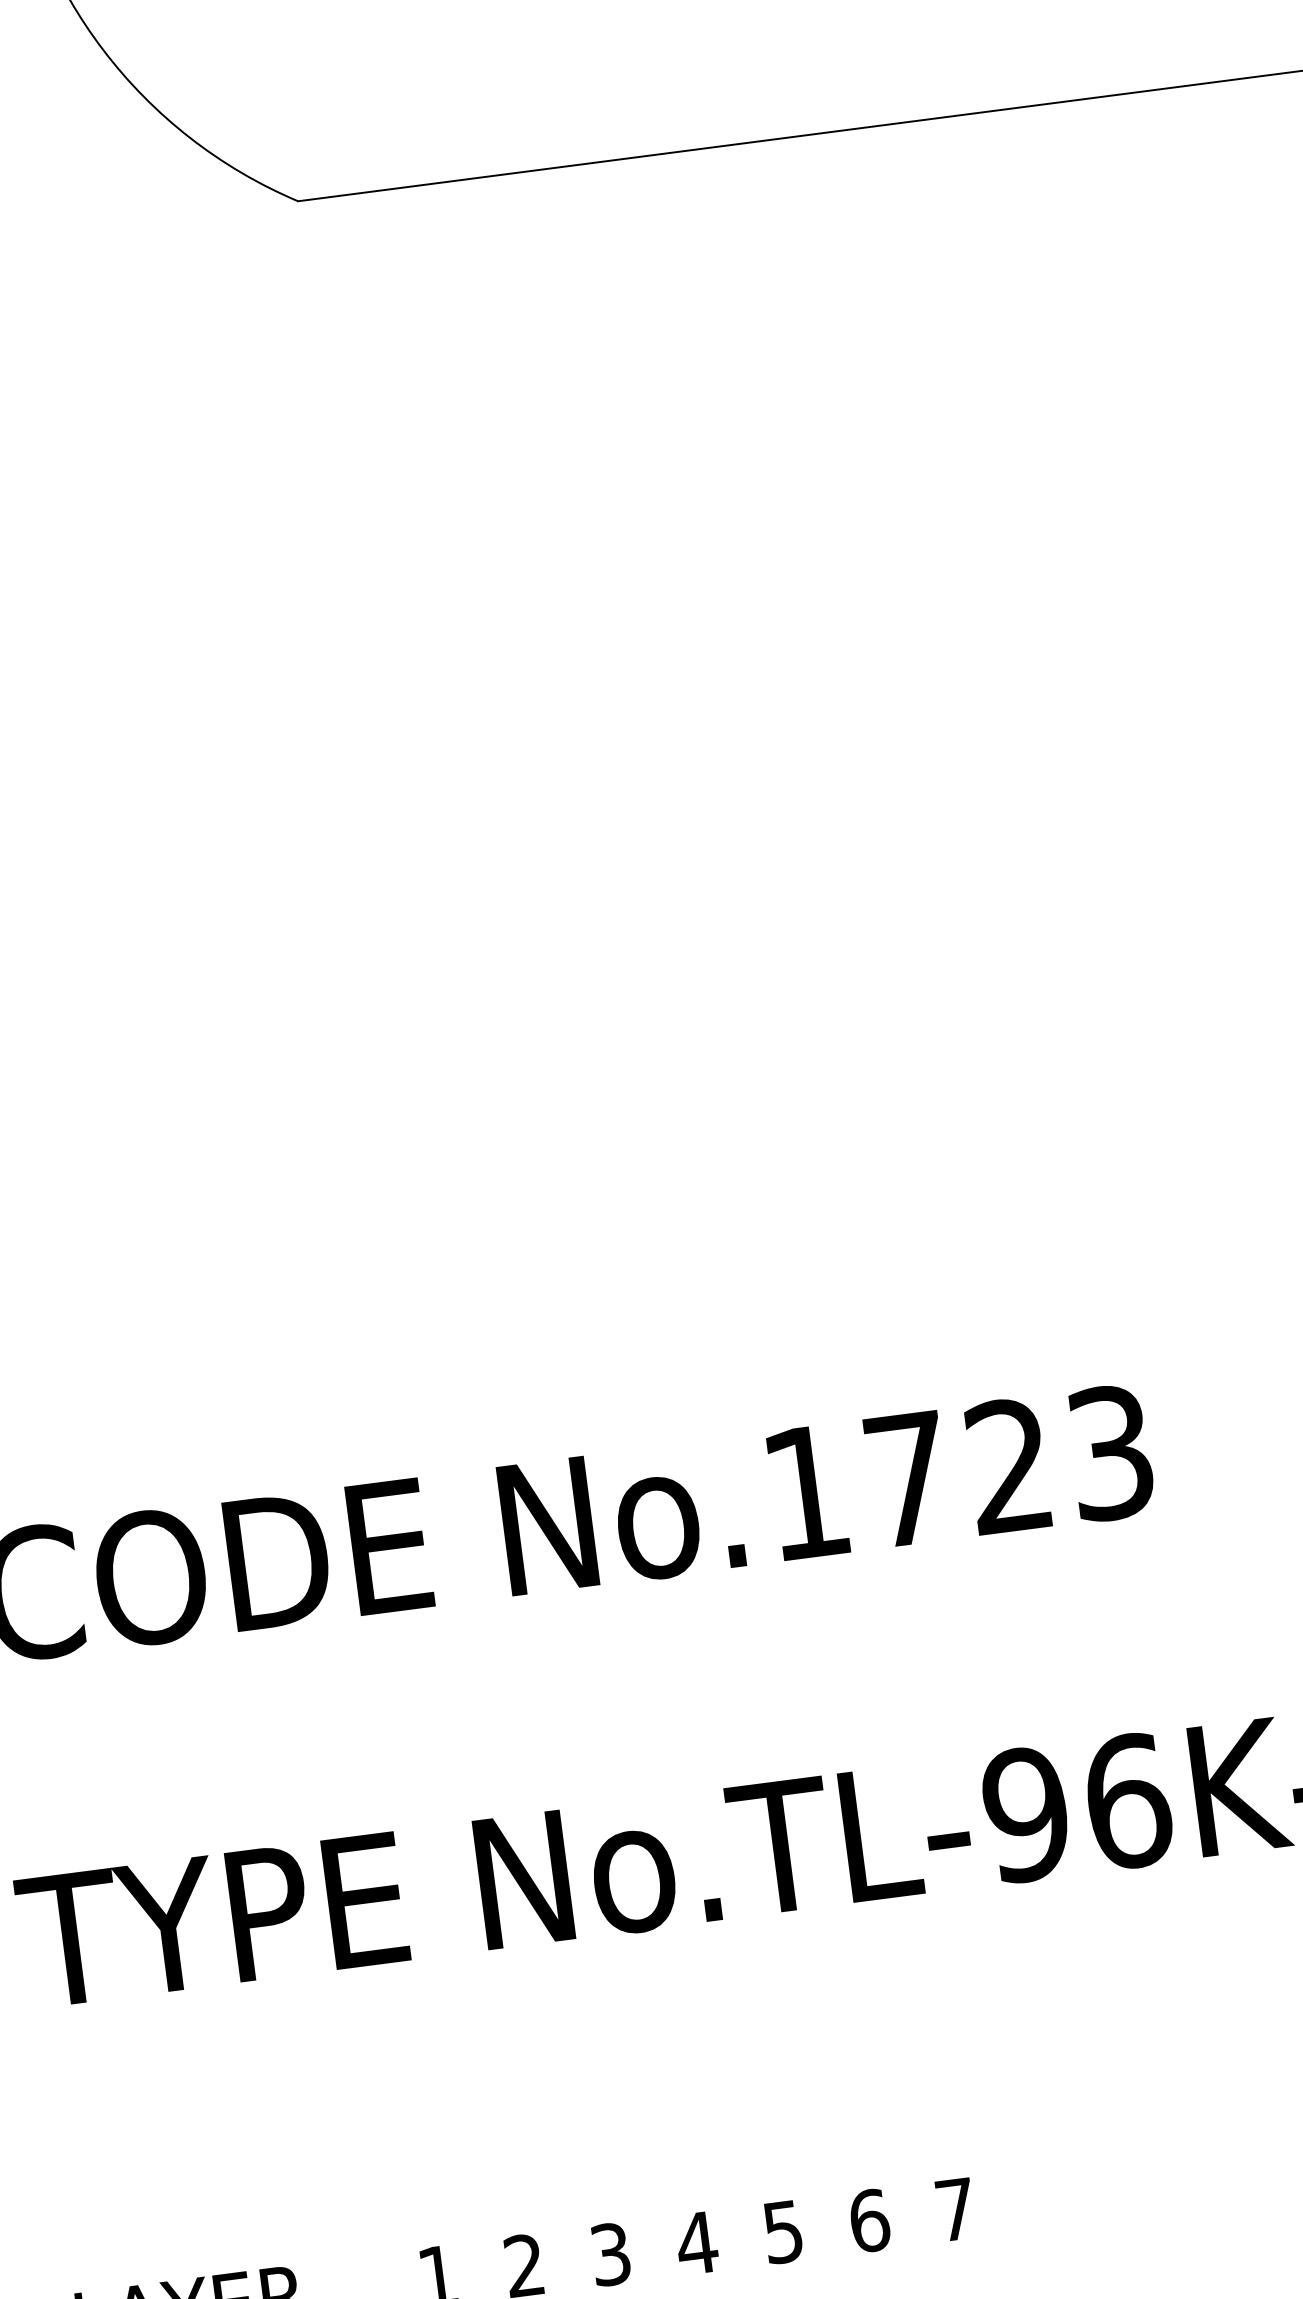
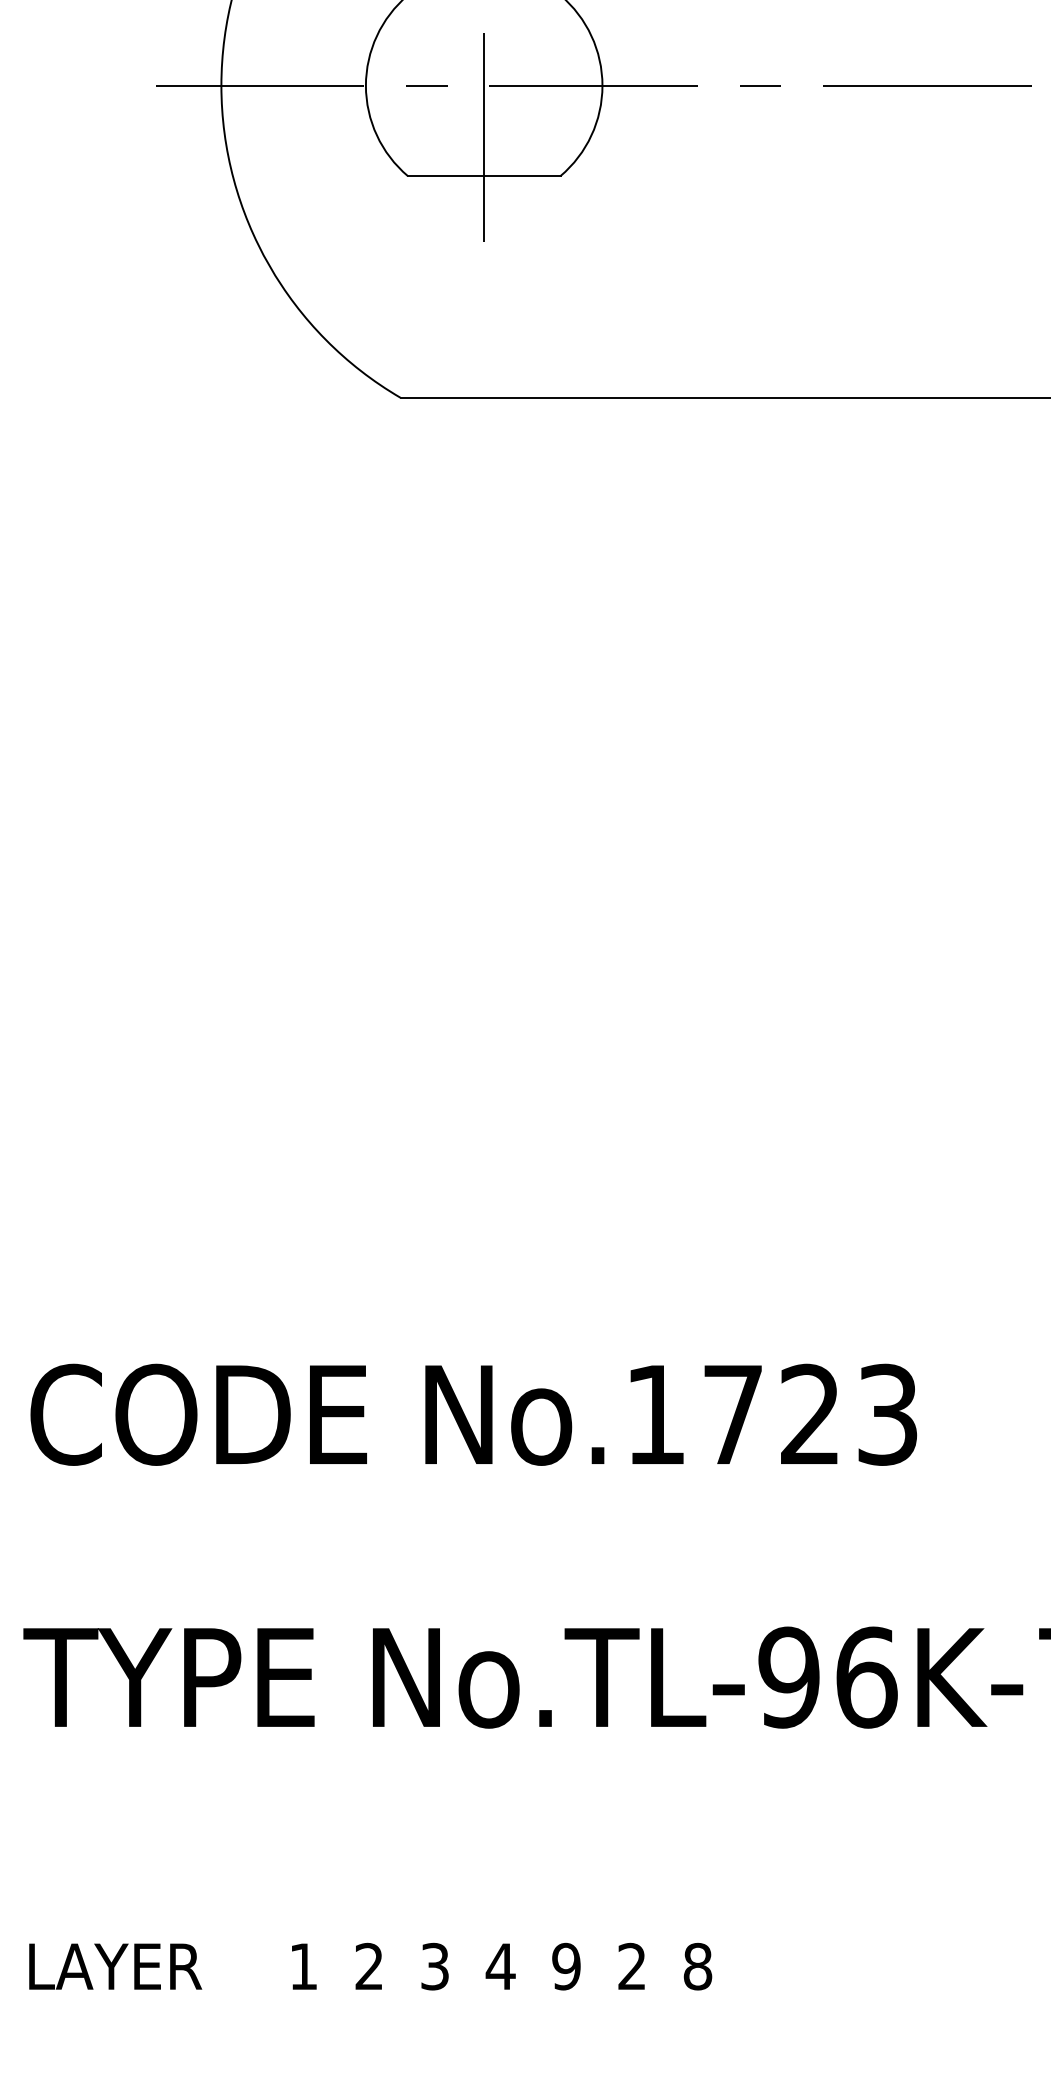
text: (955, 2209) -> (697, 1966), 7 -> 8
text: (869, 2220) -> (632, 1966), 6 -> 2
text: (783, 2231) -> (566, 1966), 5 -> 9

